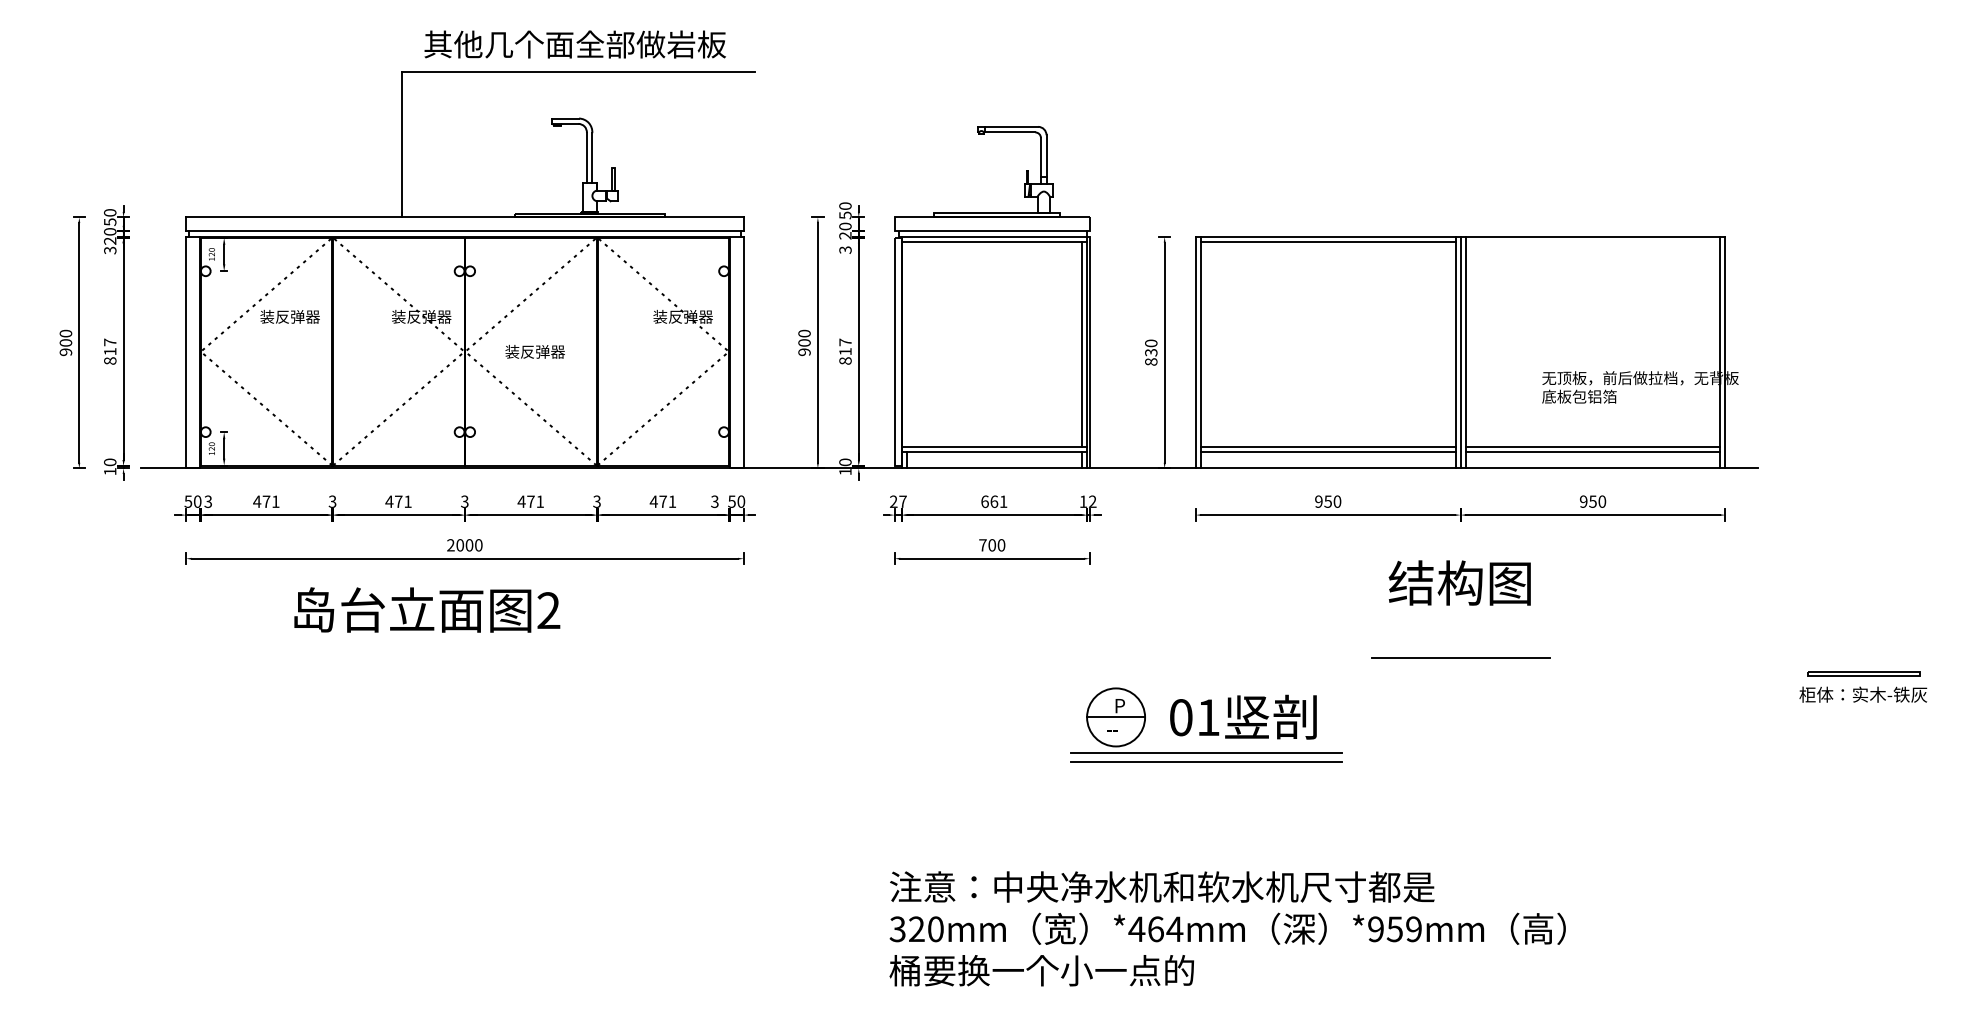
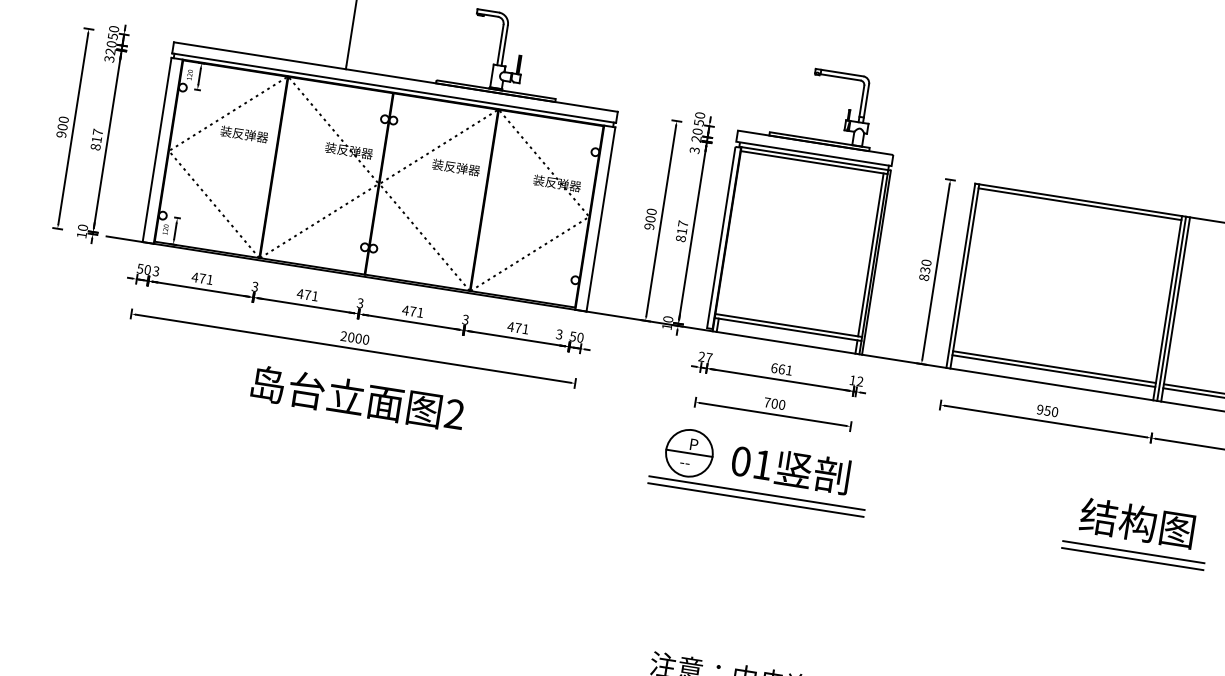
text: (534, 351) -> (455, 167), moved
text: (1459, 582) -> (1137, 522), moved
text: (427, 609) -> (358, 398), moved
line: (1460, 666) -> (1132, 558), added
part: (1206, 724) -> (760, 470), moved

